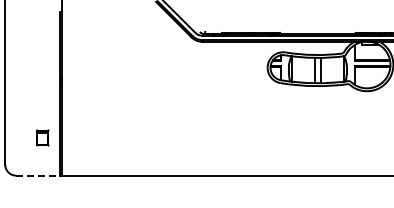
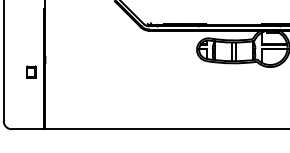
part: (42, 137) -> (31, 71), moved
line: (38, 175) -> (28, 129), dashed -> solid

